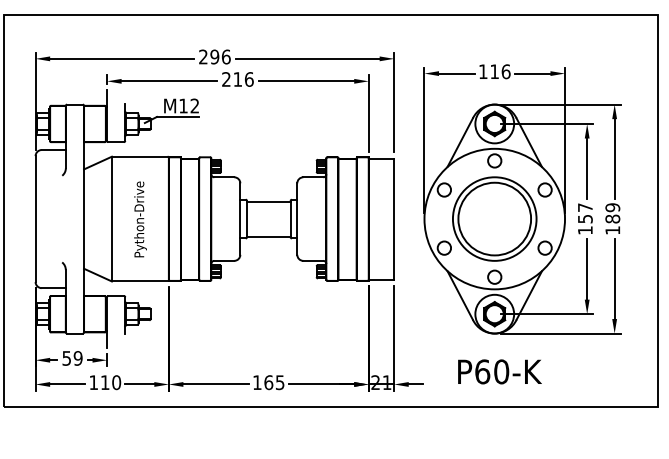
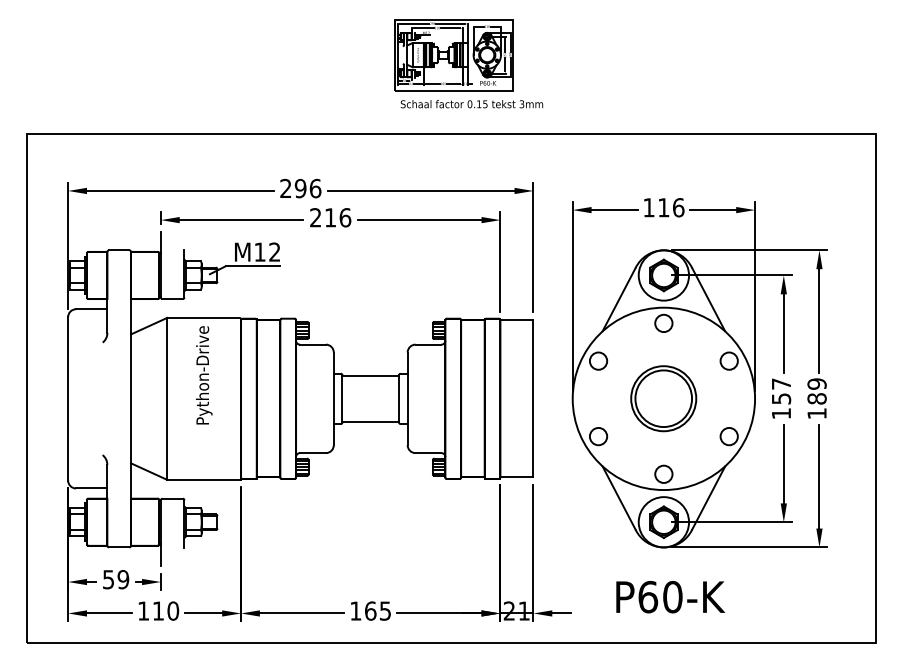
part: (494, 218) -> (663, 398), size x0.6
text: (140, 219) -> (204, 375), moved

